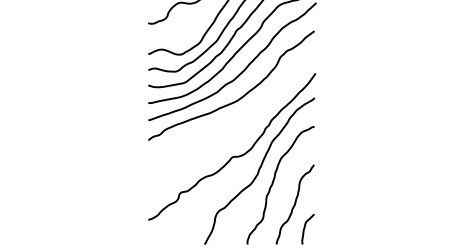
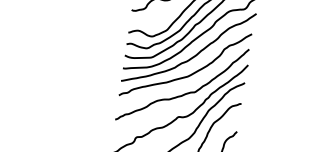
curve: (236, 124) -> (184, 93), added

